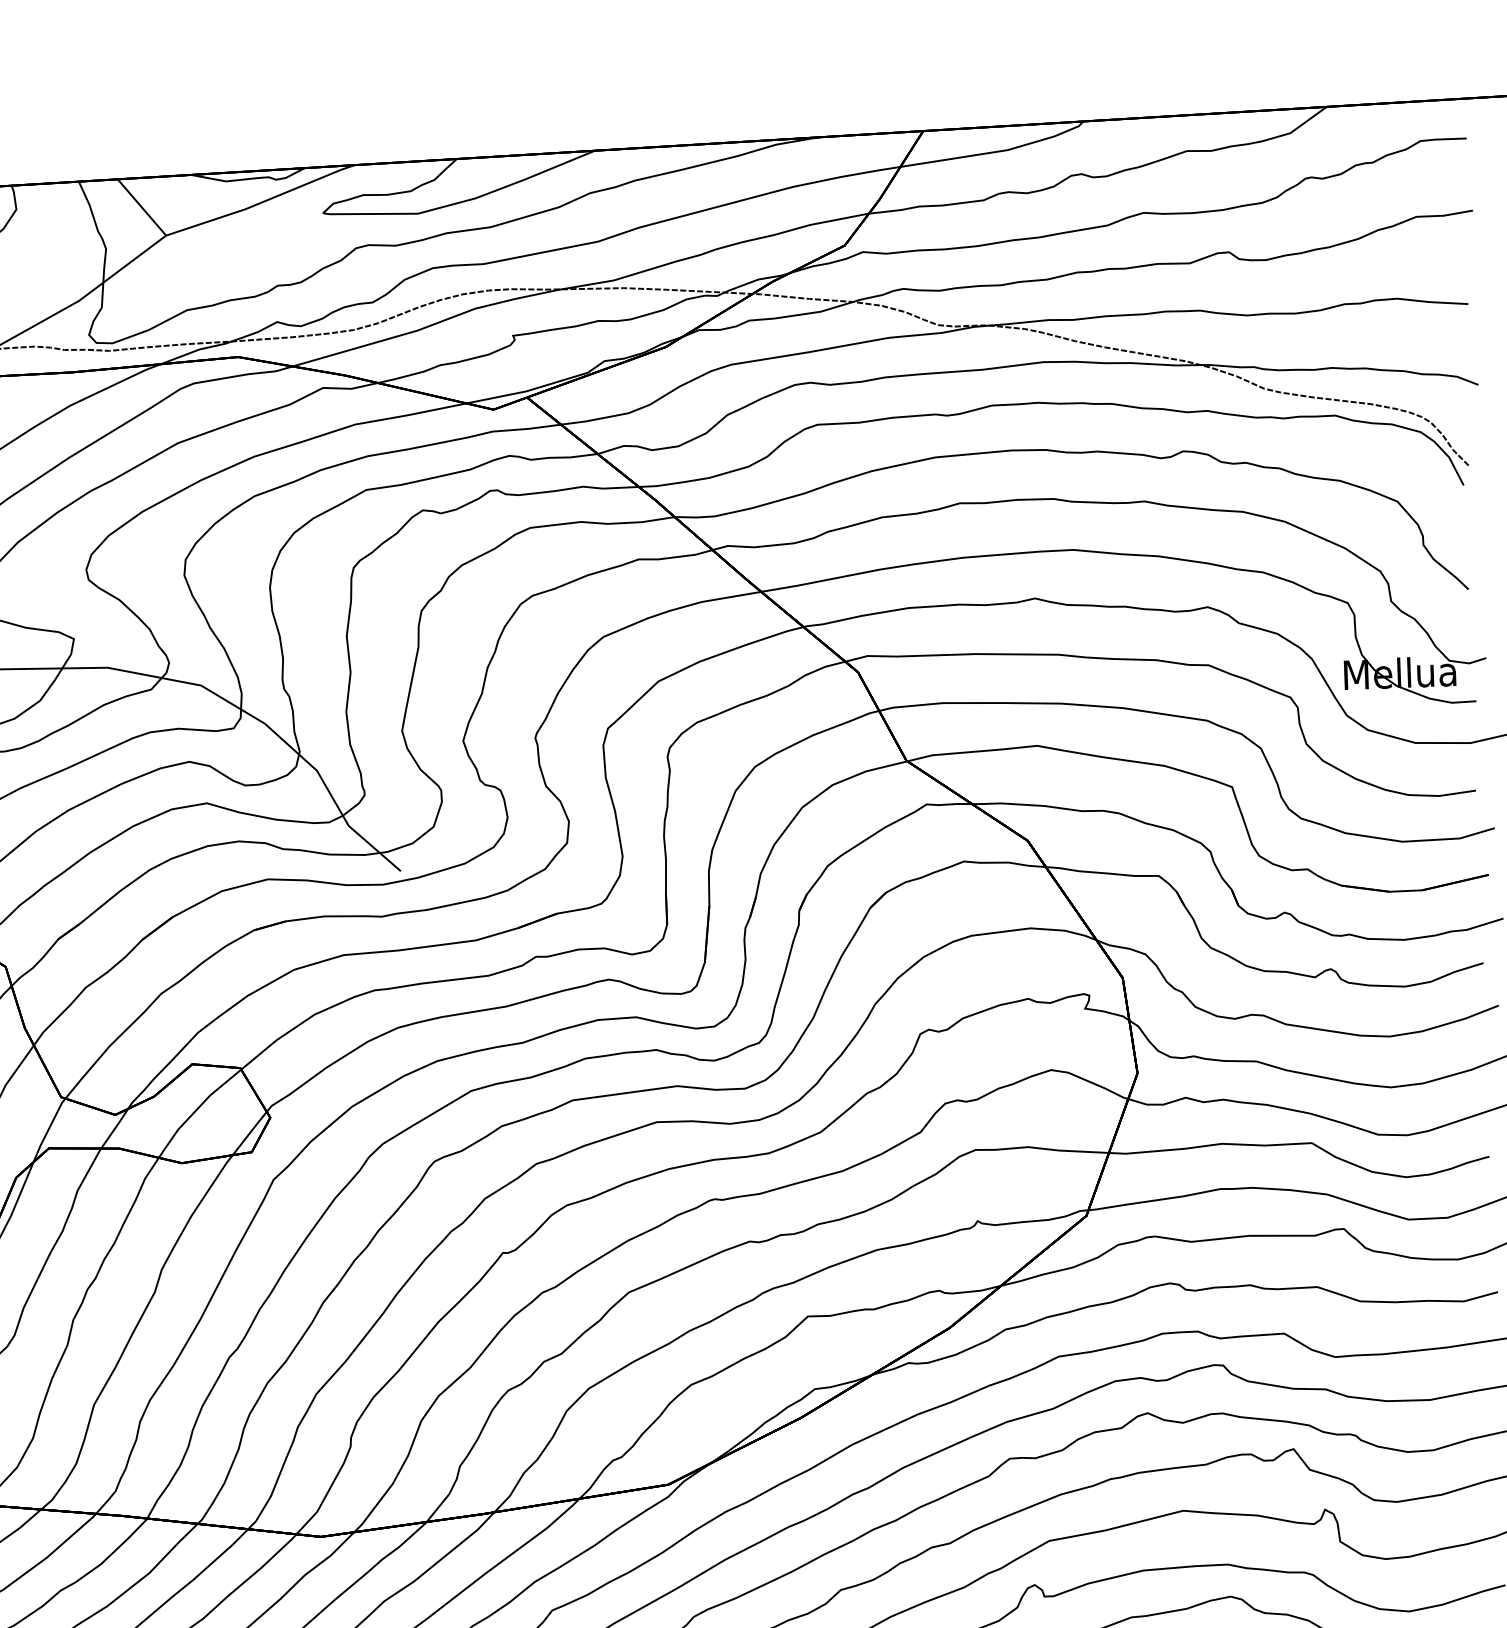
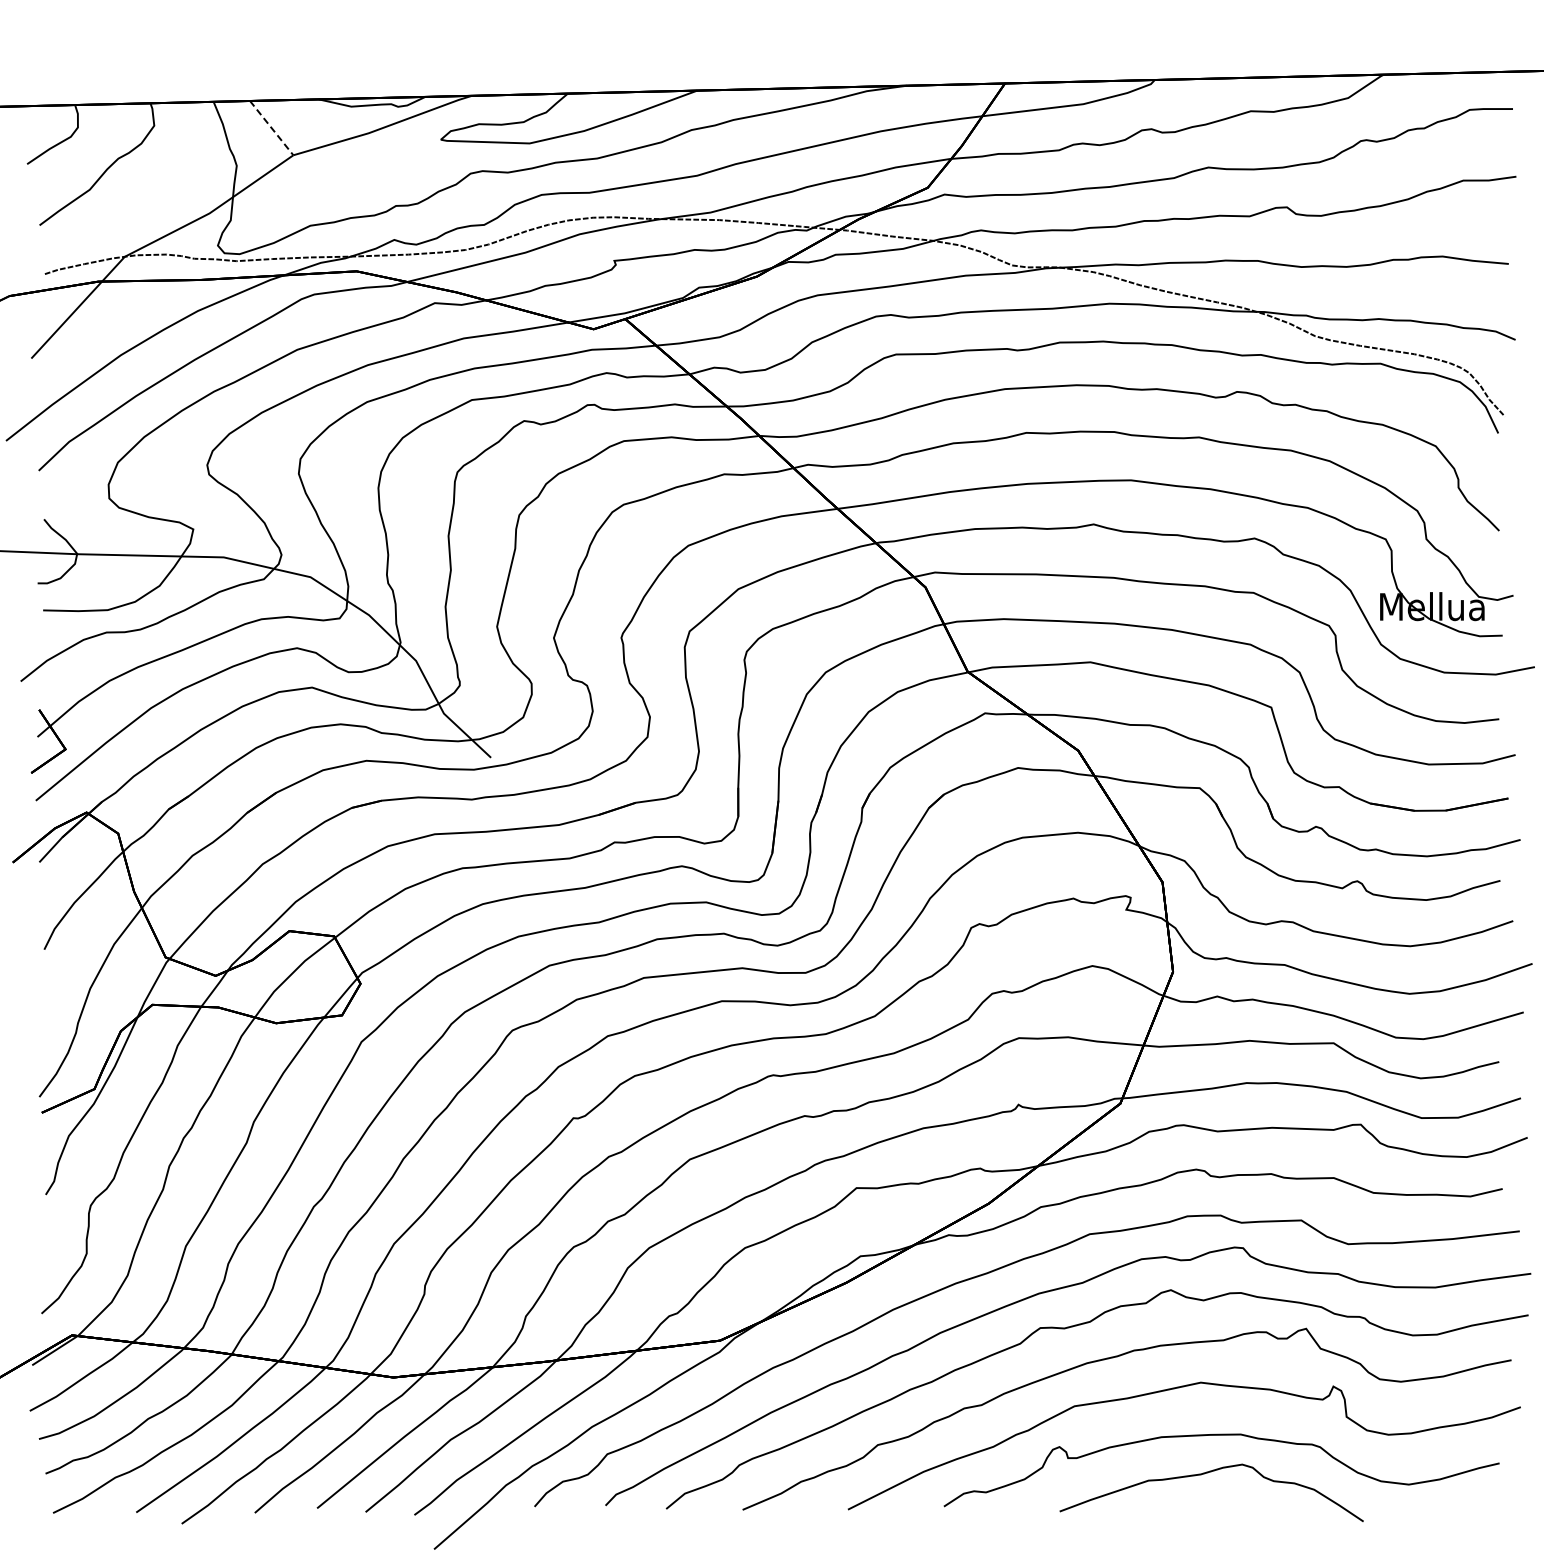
line: (141, 206) -> (271, 127), solid -> dashed

